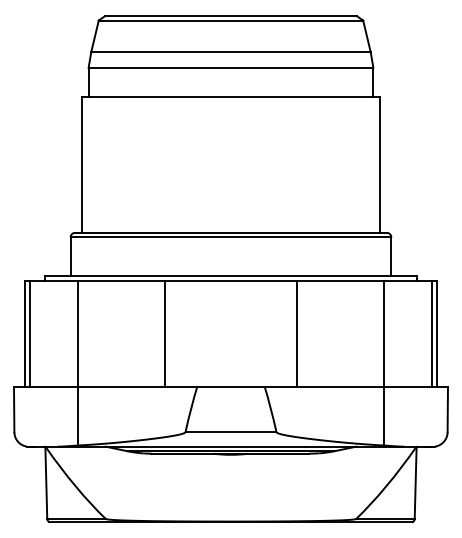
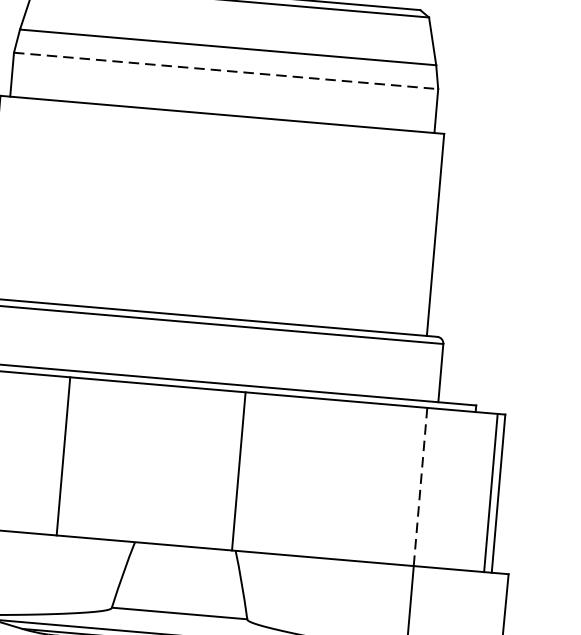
line: (231, 67) -> (226, 70), solid -> dashed
line: (164, 333) -> (63, 455), moved
line: (297, 333) -> (239, 470), moved
line: (384, 334) -> (420, 487), solid -> dashed

